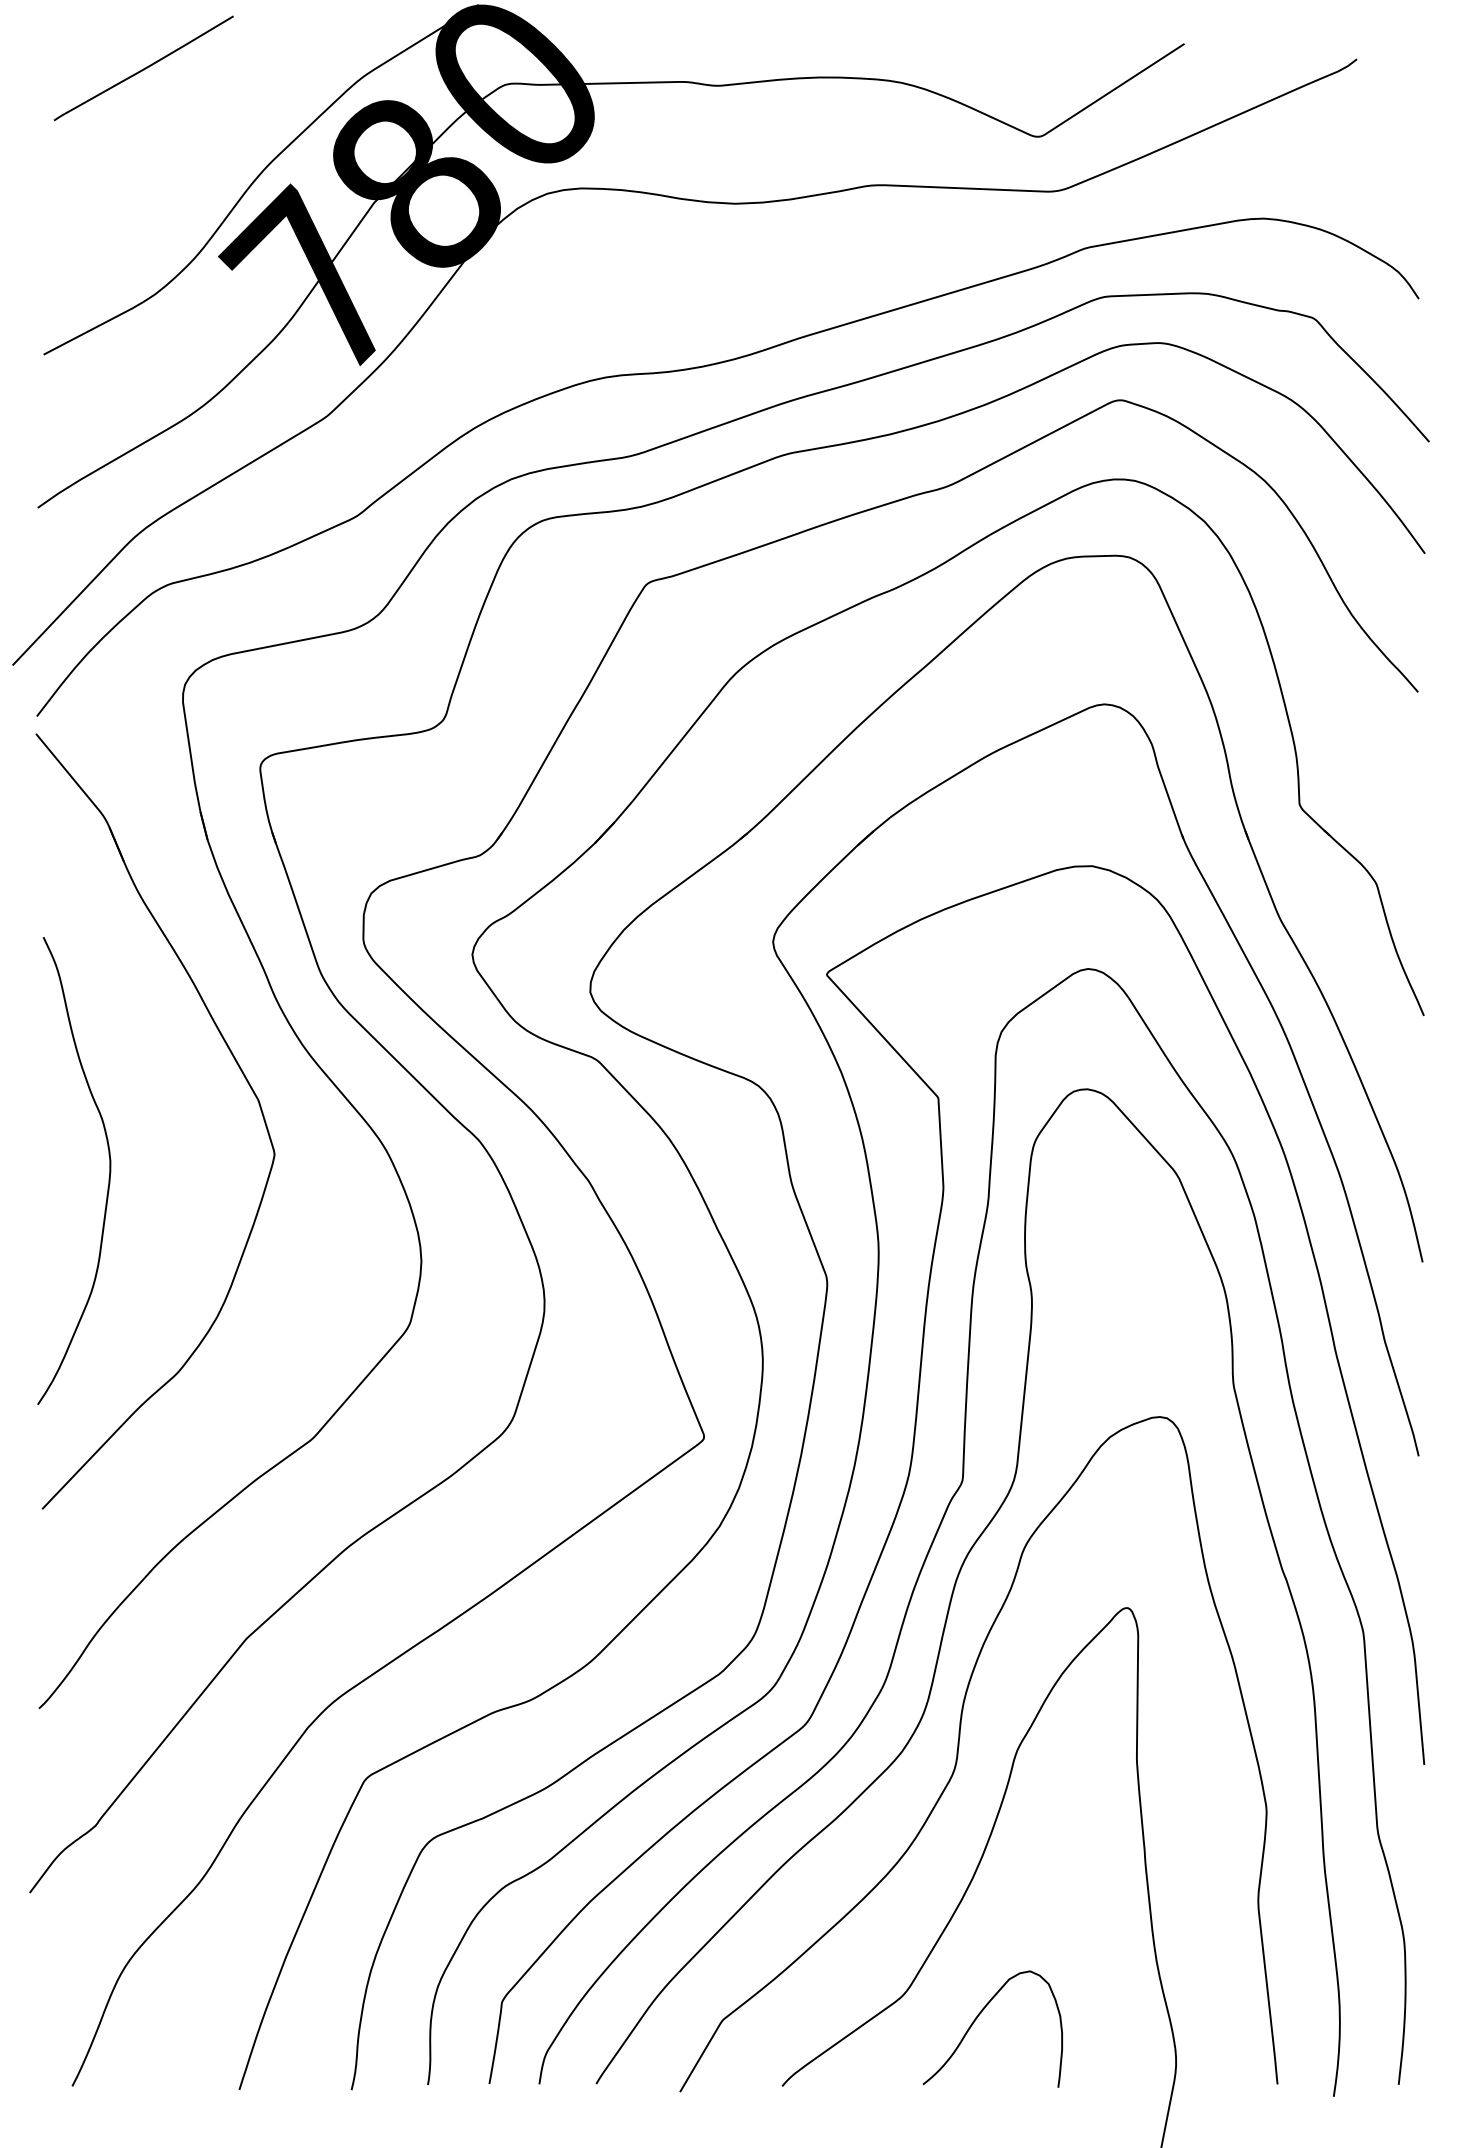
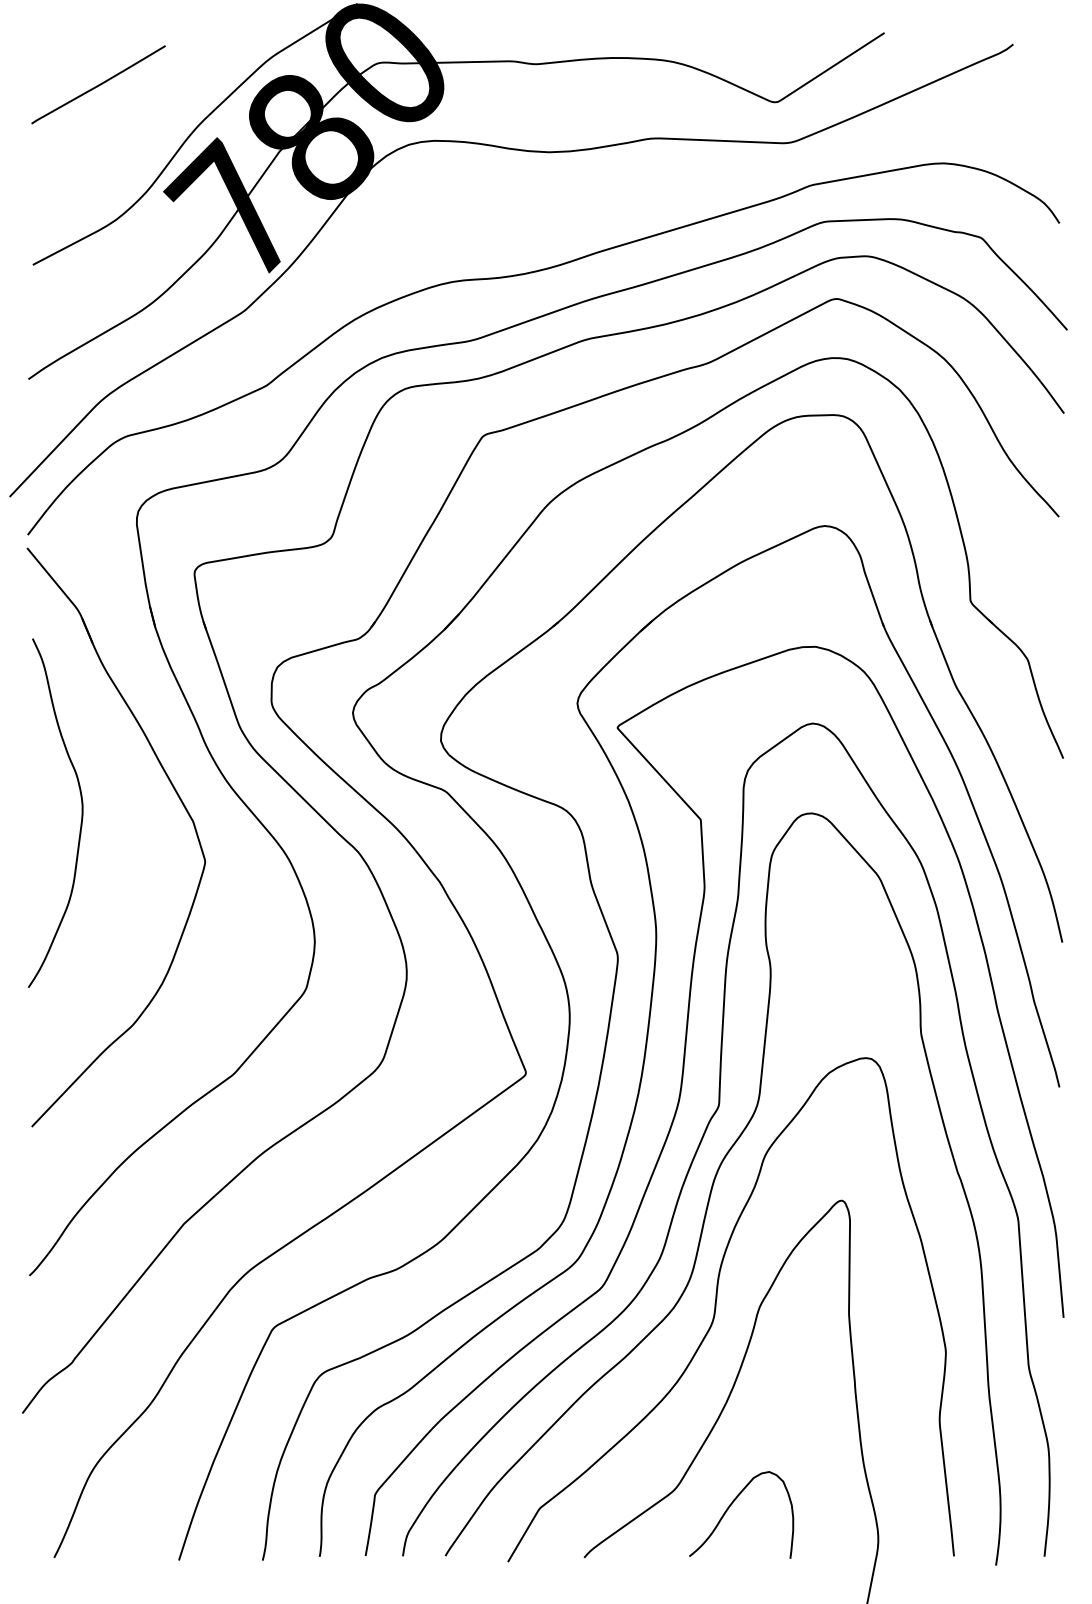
curve: (143, 68) -> (98, 84), moved
curve: (108, 1177) -> (81, 818), moved

